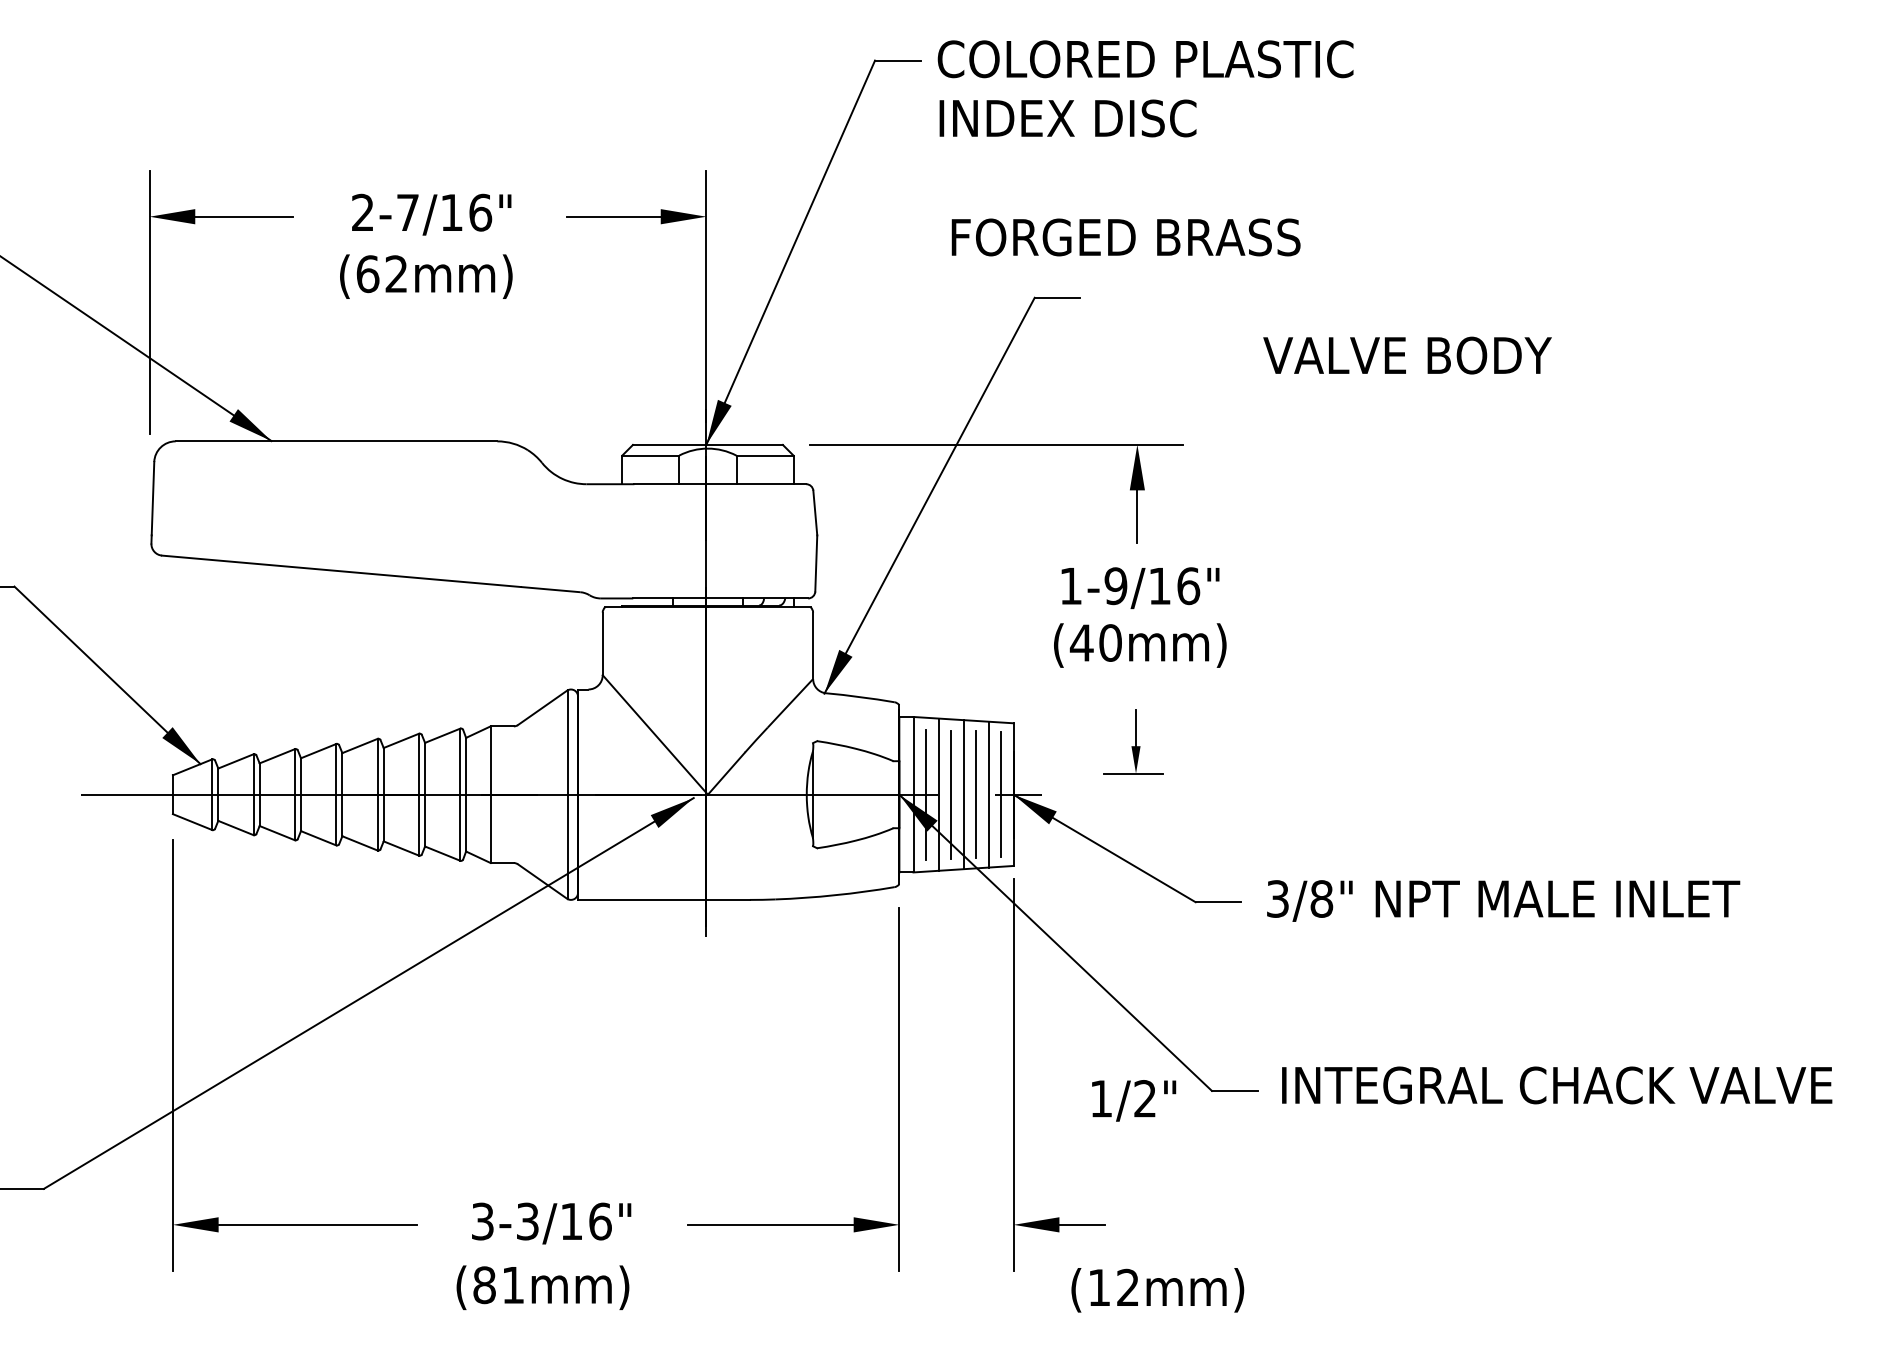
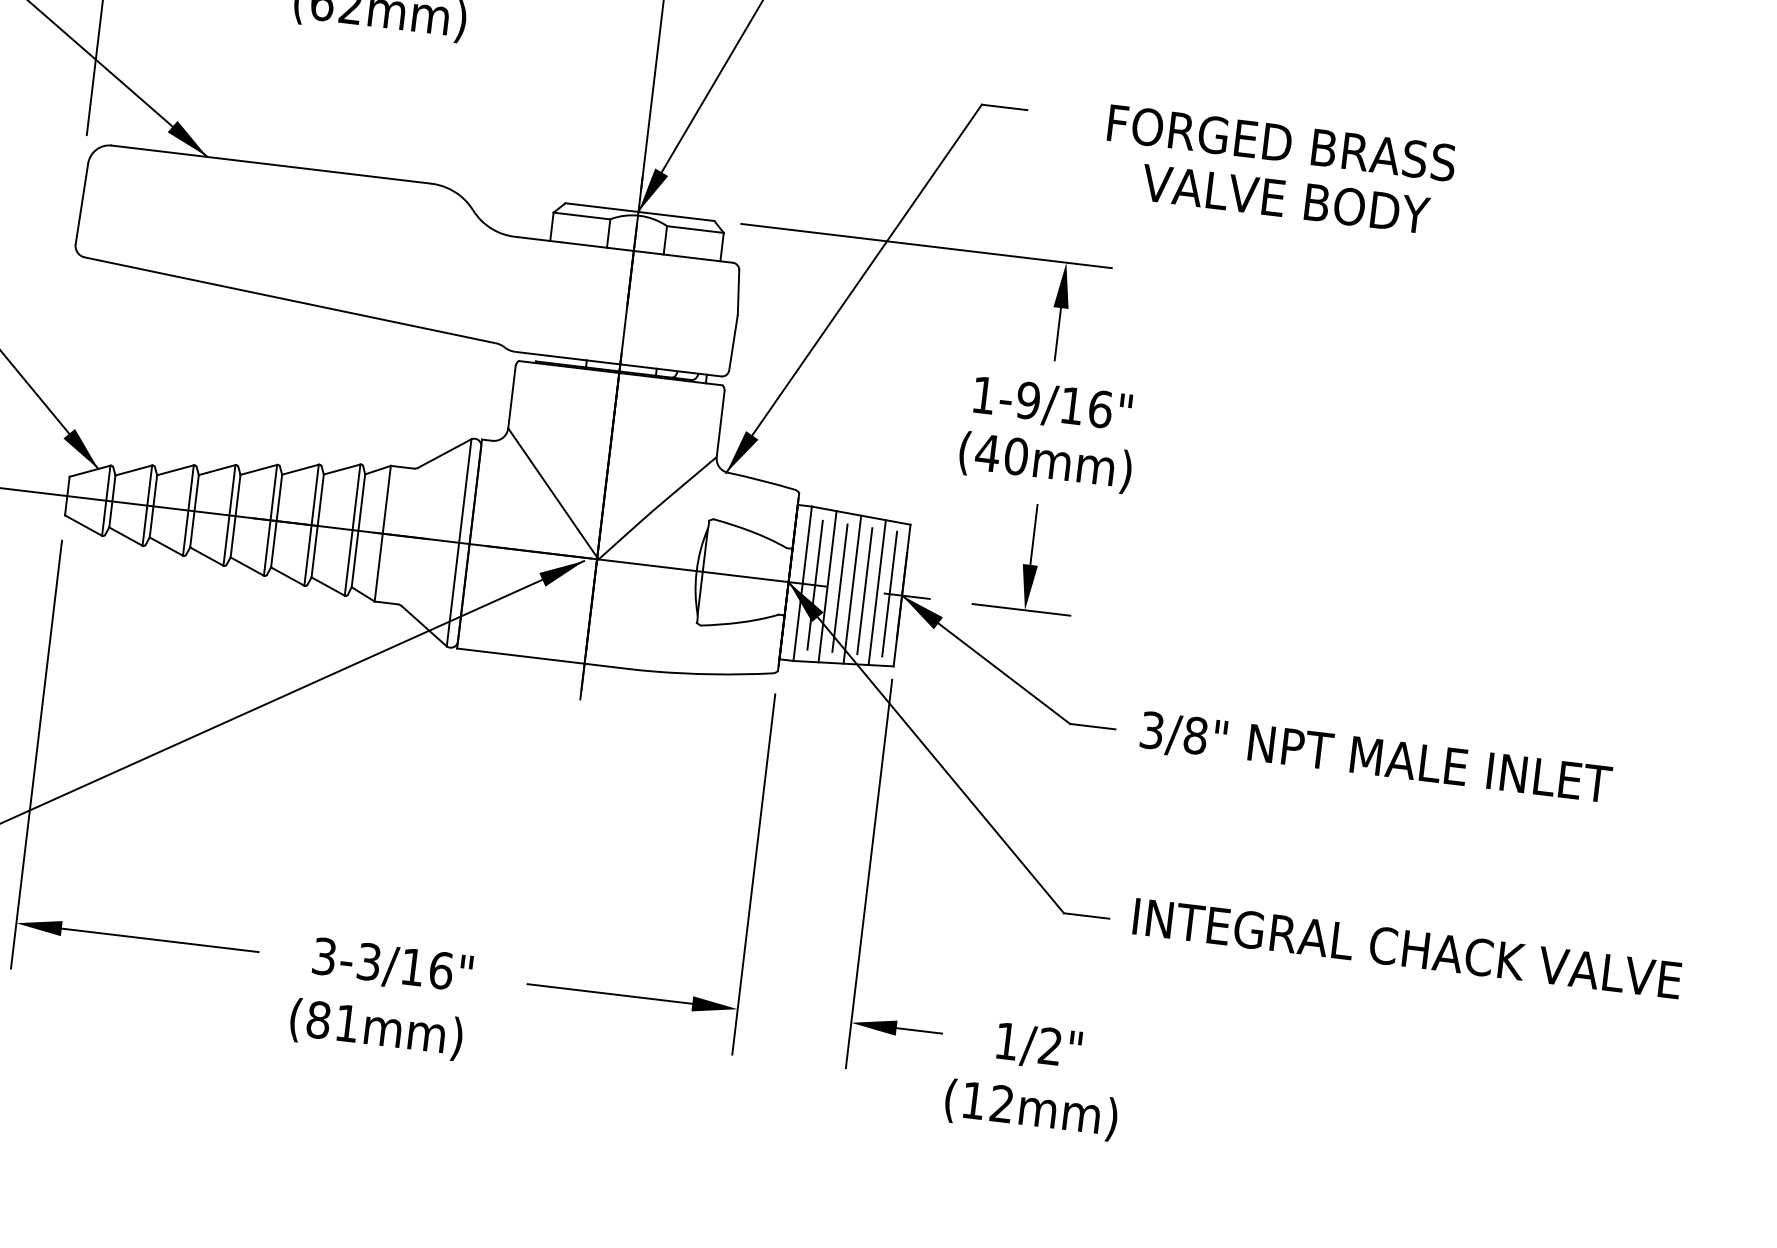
text: (1125, 237) -> (1281, 143), moved
text: (1407, 355) -> (1285, 199), moved
part: (1133, 741) -> (1027, 556), size x1.67
text: (1134, 1100) -> (1039, 1046), moved
text: (1157, 1290) -> (1030, 1110), moved

